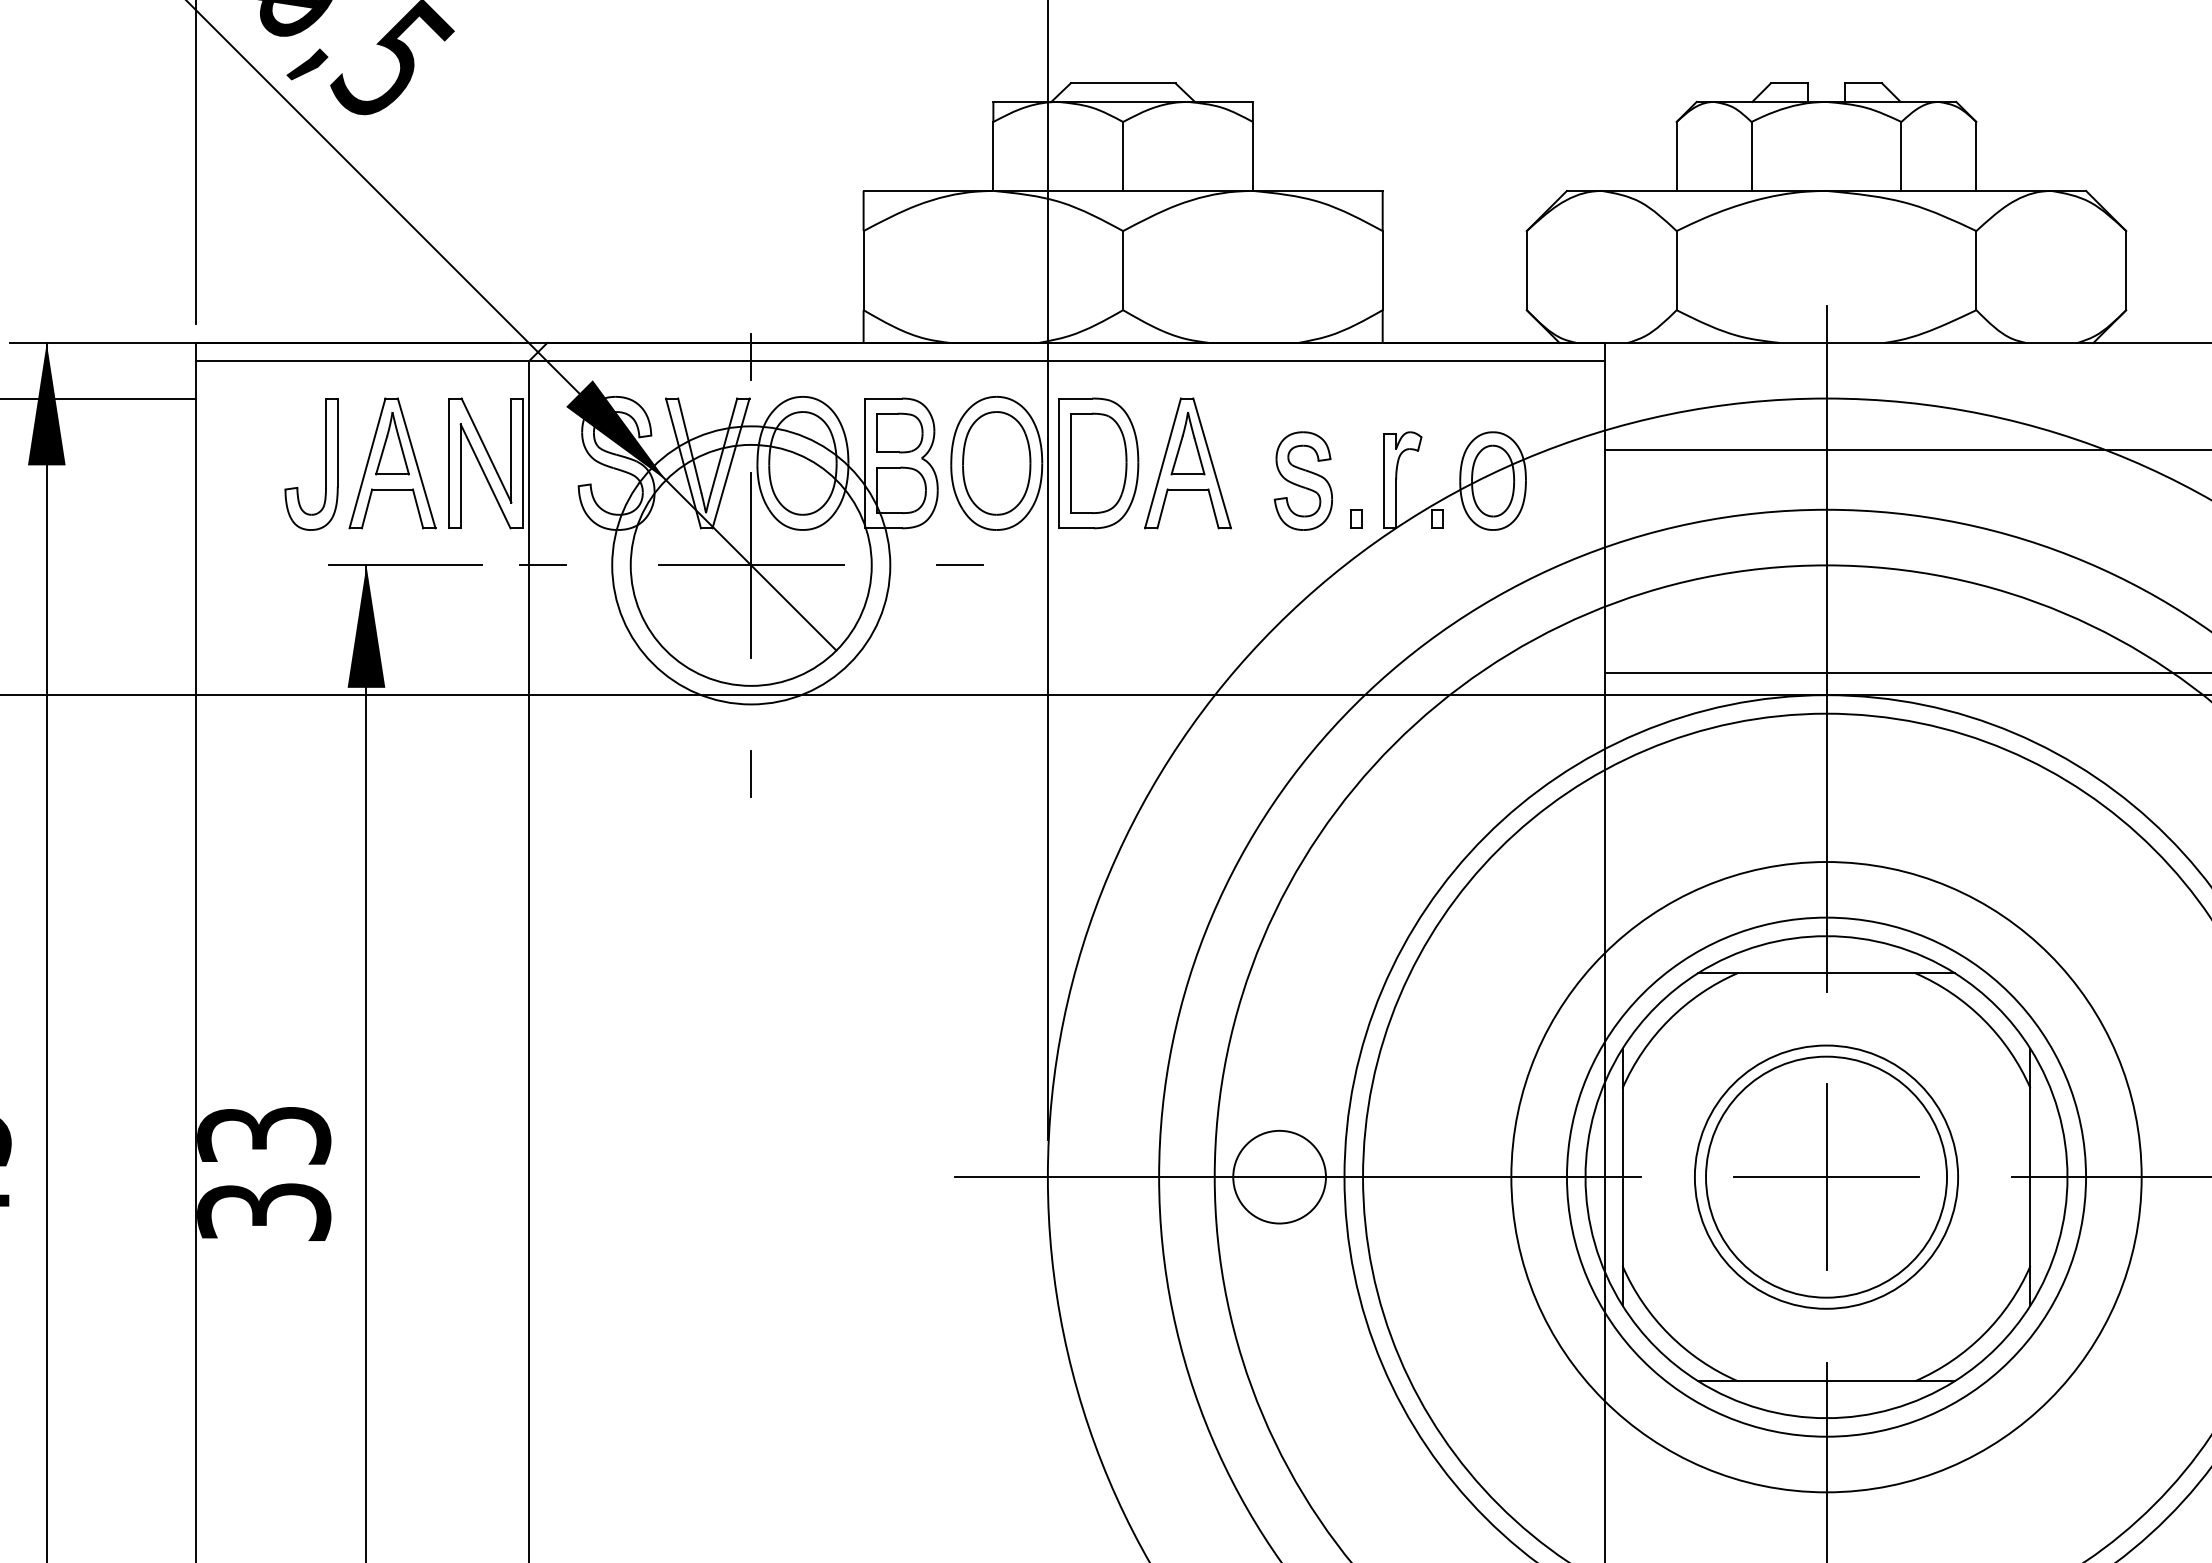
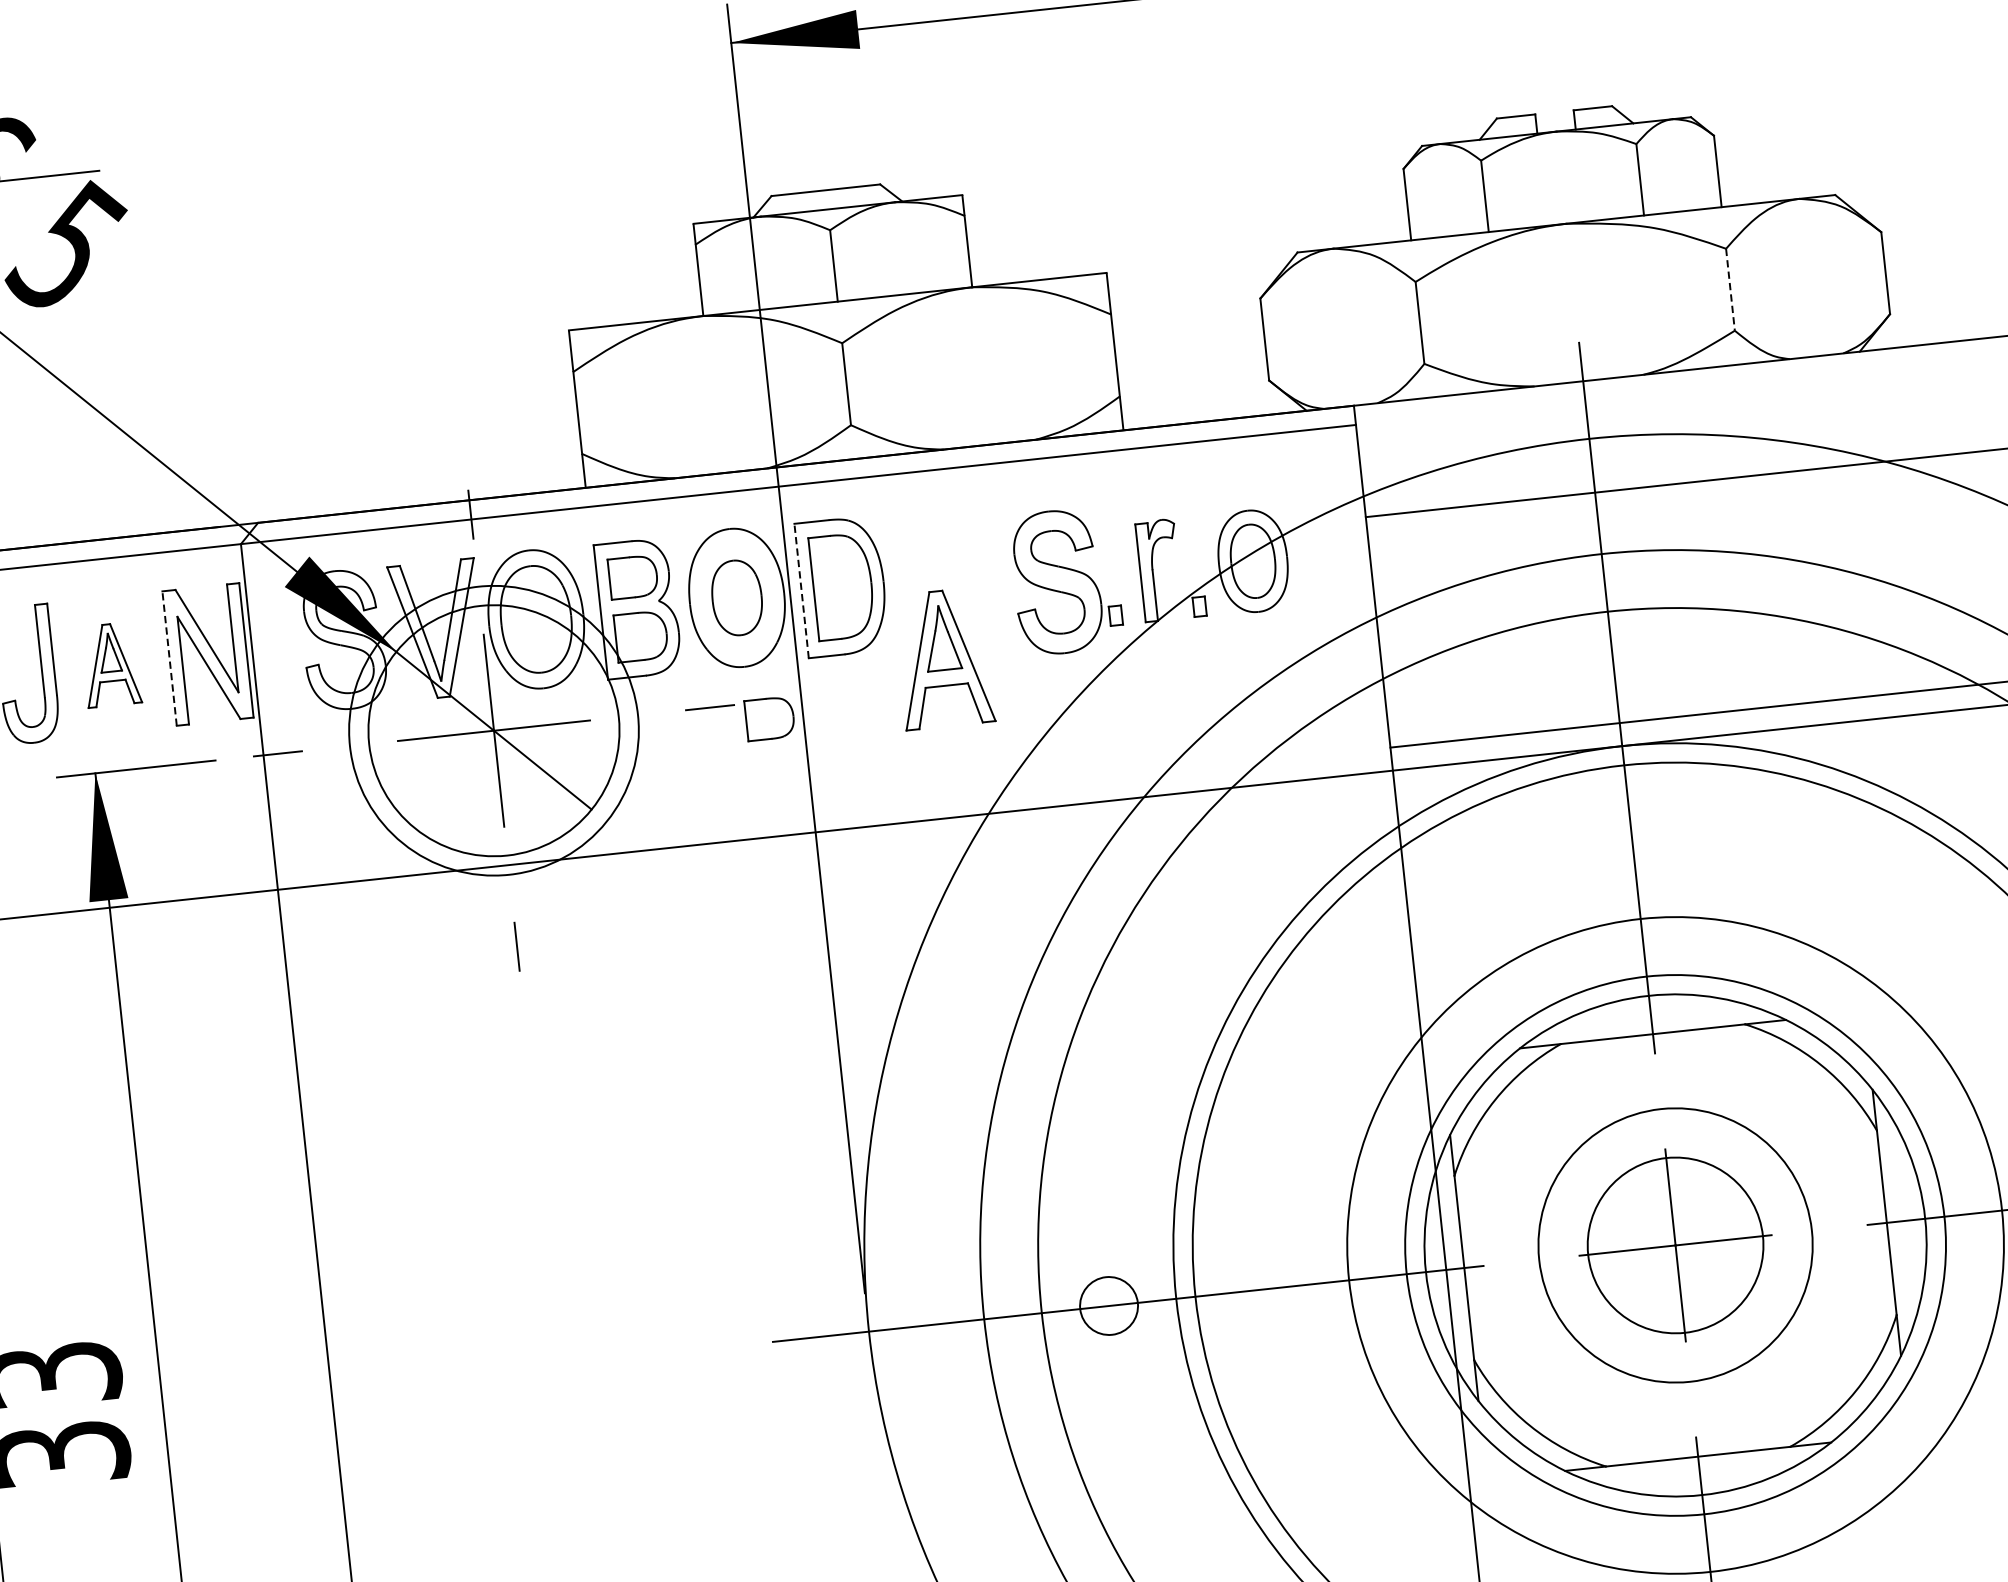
line: (1976, 270) -> (1730, 289), solid -> dashed
part: (392, 463) -> (111, 664), size x0.6
line: (449, 463) -> (170, 658), solid -> dashed
part: (996, 463) -> (736, 598), size x0.7
line: (1059, 463) -> (802, 591), solid -> dashed
part: (1187, 463) -> (943, 658), moved
part: (1302, 480) -> (1055, 581), size x1.4
part: (1015, 581) -> (769, 718), added
circle: (1279, 1176) -> (1108, 1305), size x0.6
circle: (1826, 1176) -> (1675, 1244), size x0.7

